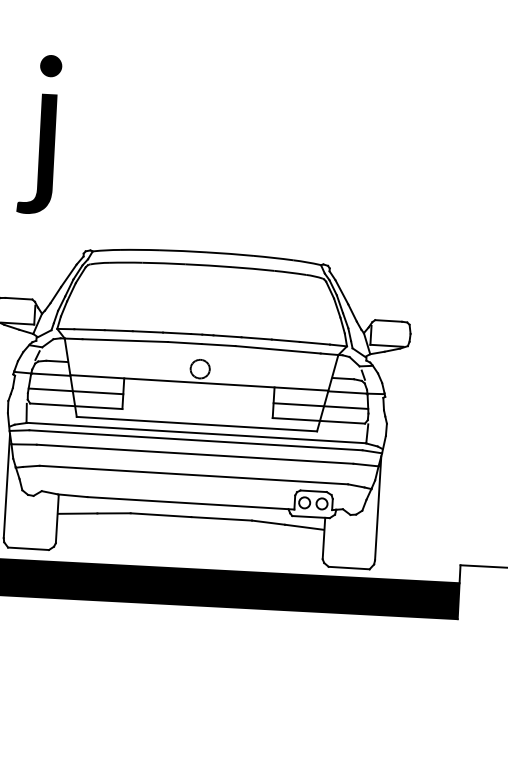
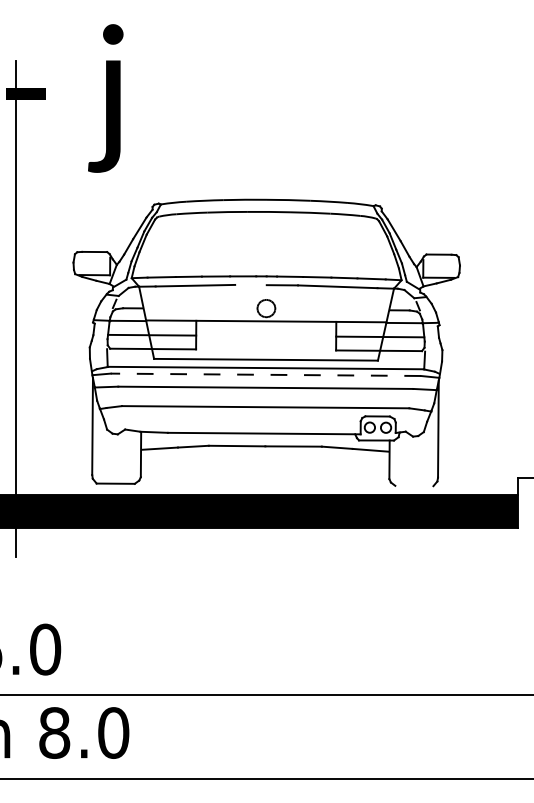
line: (184, 342) -> (250, 284), removed
line: (195, 439) -> (265, 374), solid -> dashed
line: (349, 567) -> (414, 485), removed

